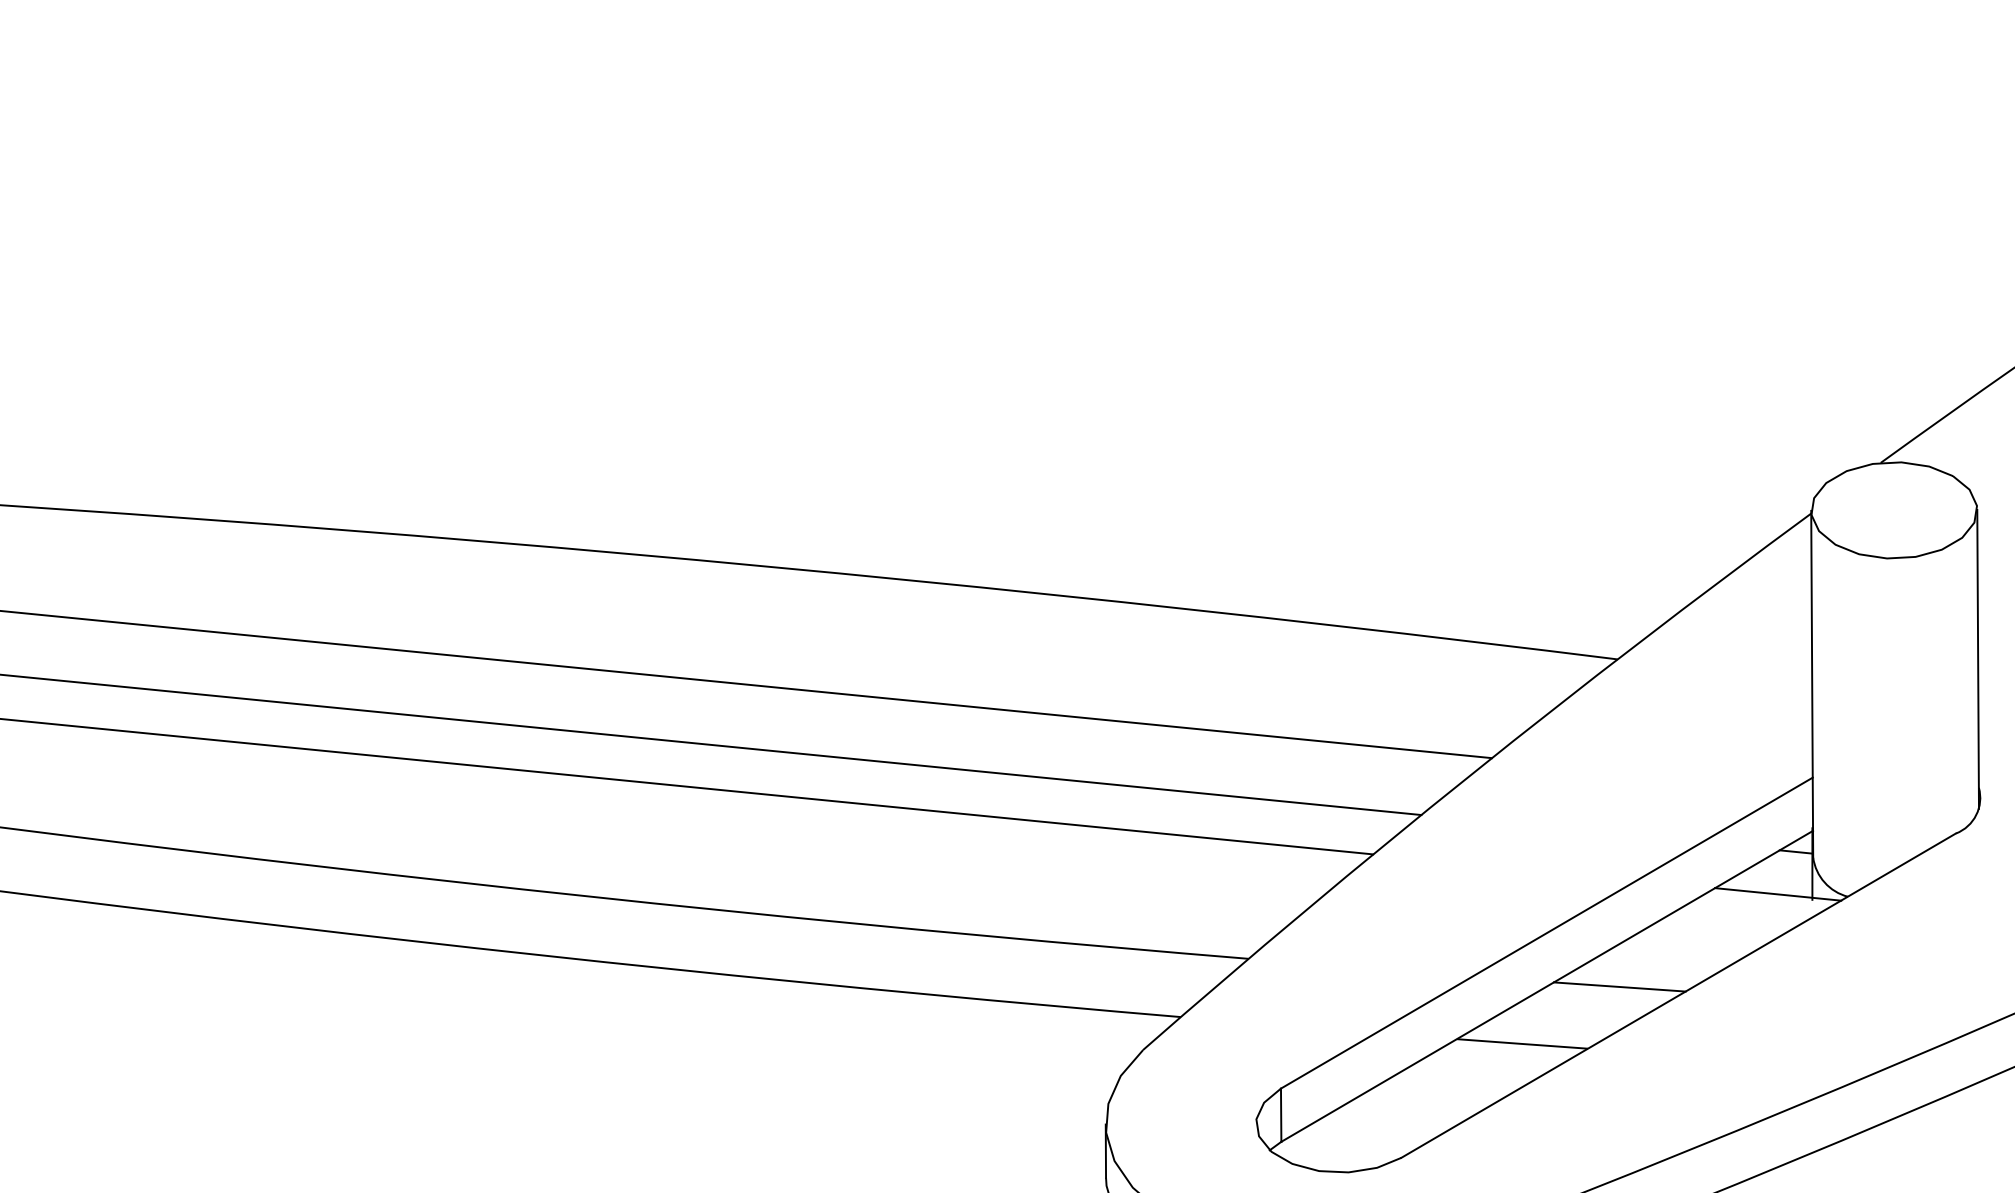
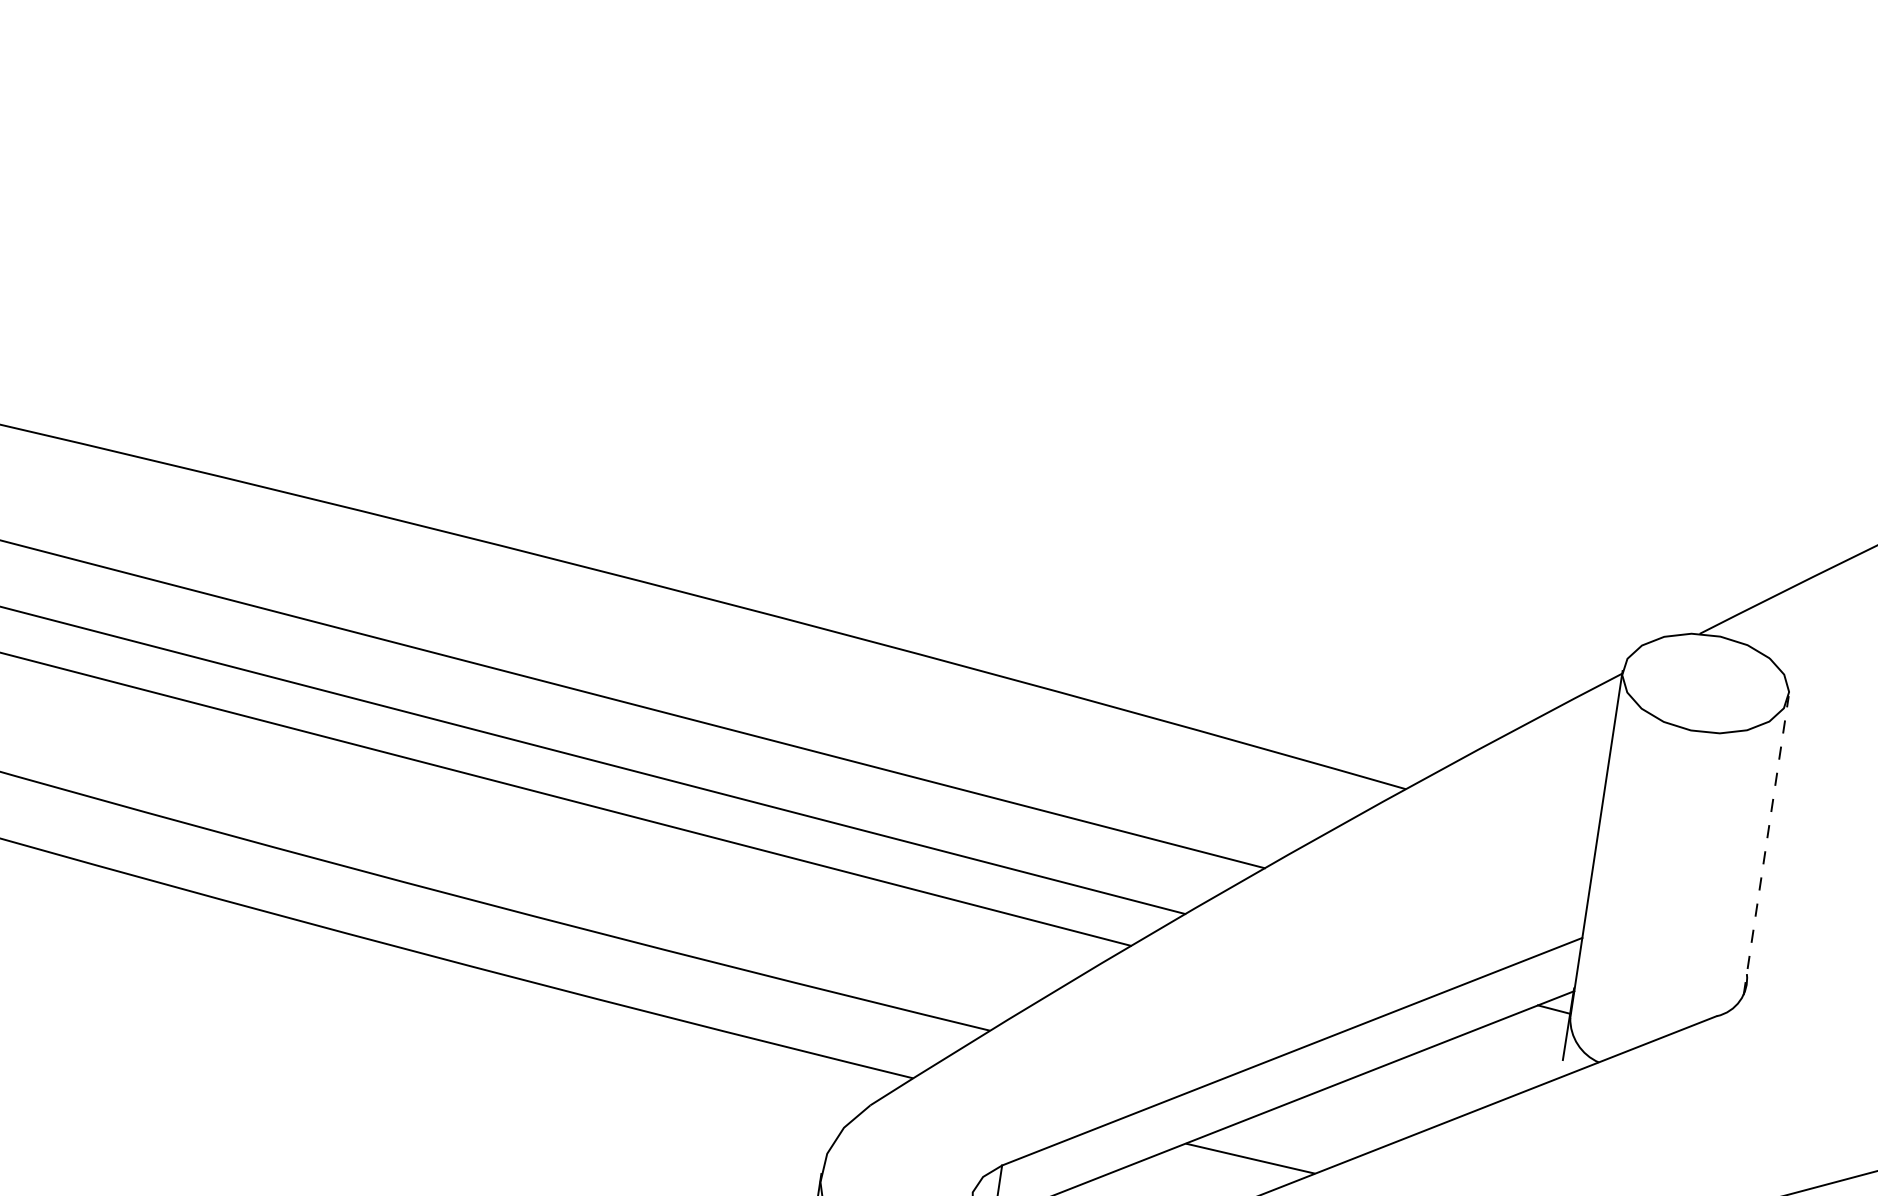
line: (1978, 658) -> (1766, 844), solid -> dashed
line: (1777, 894) -> (1528, 1049), removed
line: (1619, 986) -> (1356, 1116), removed

